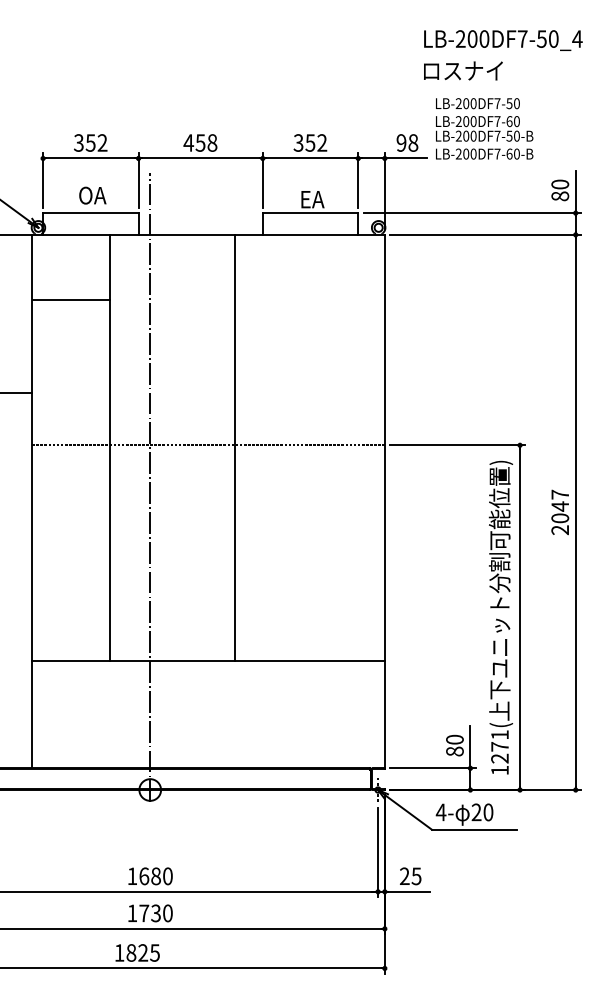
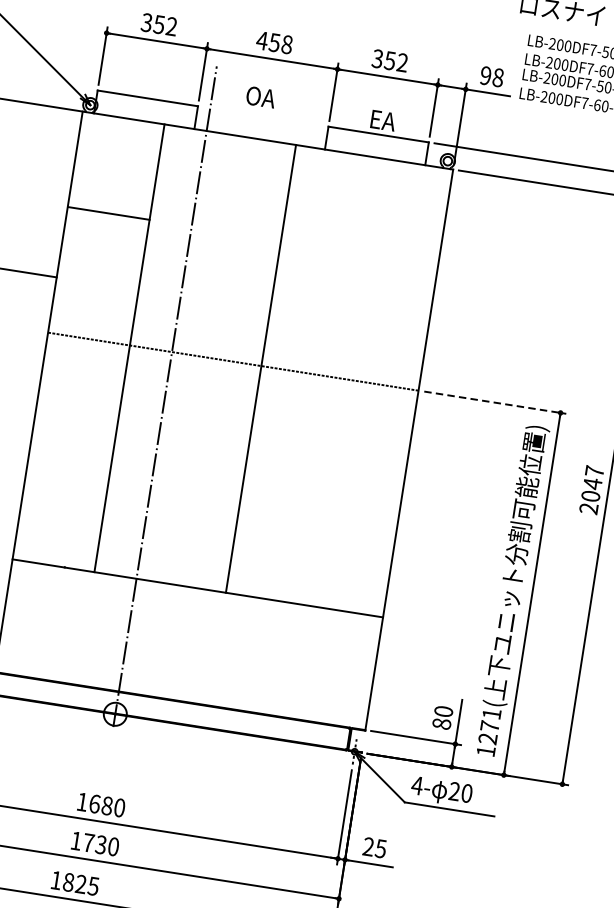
text: (92, 195) -> (260, 97), moved
line: (71, 299) -> (109, 213), moved
line: (457, 445) -> (494, 402), solid -> dashed

